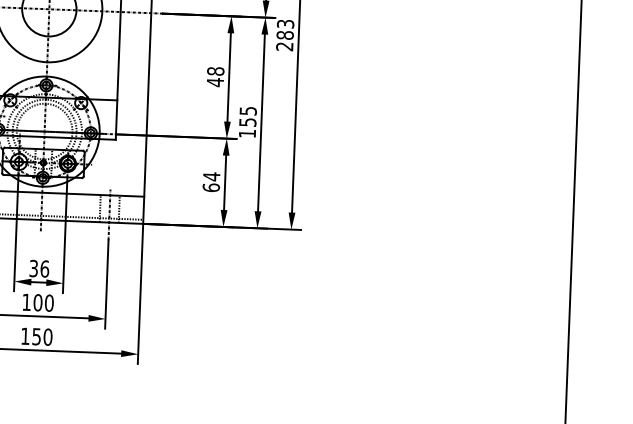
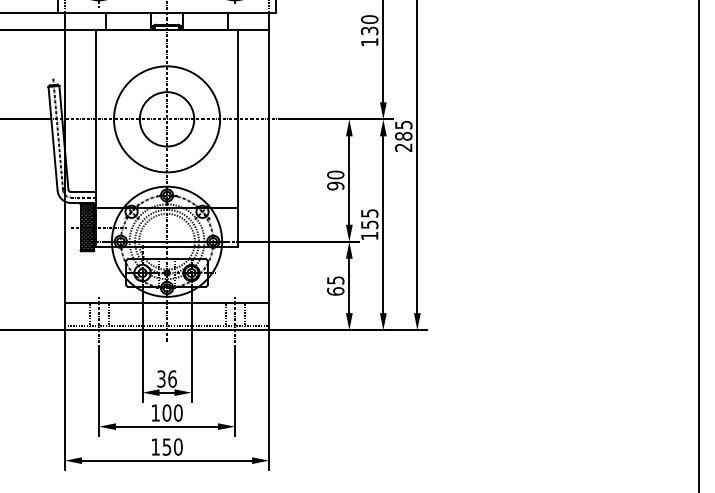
text: (285, 23) -> (403, 124), 283 -> 285
text: (215, 76) -> (335, 180), 48 -> 90
text: (211, 176) -> (335, 280), 64 -> 65

